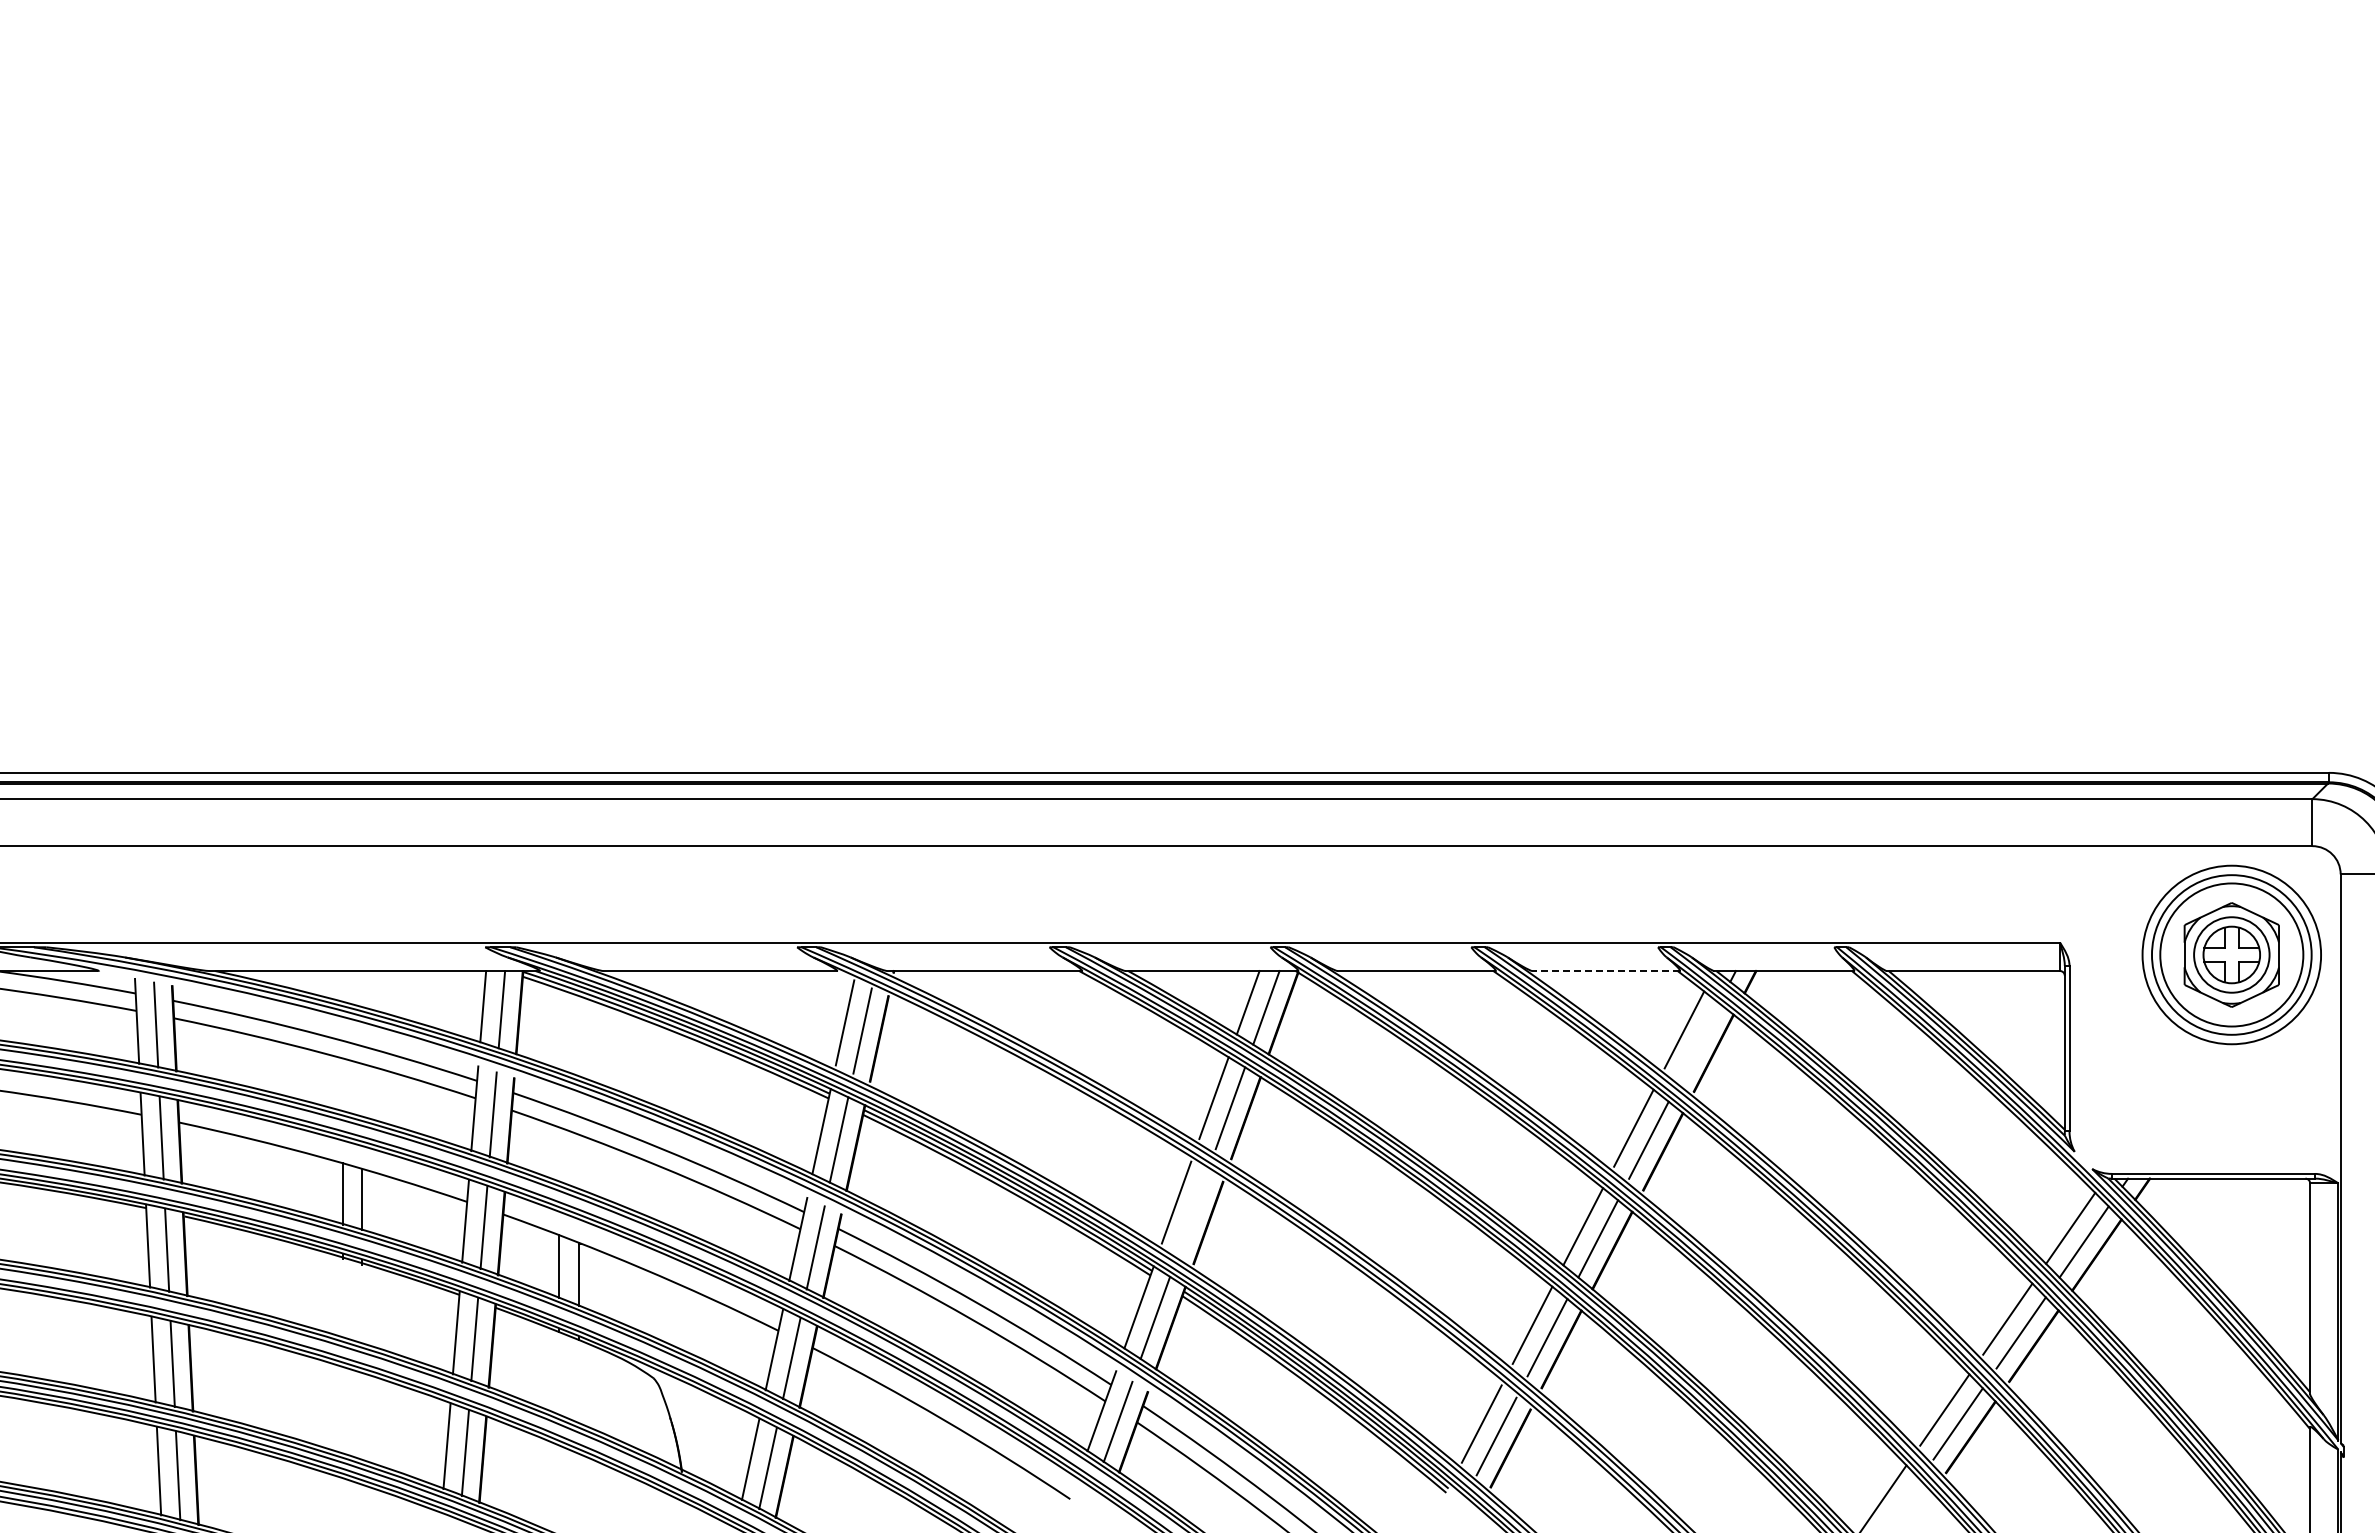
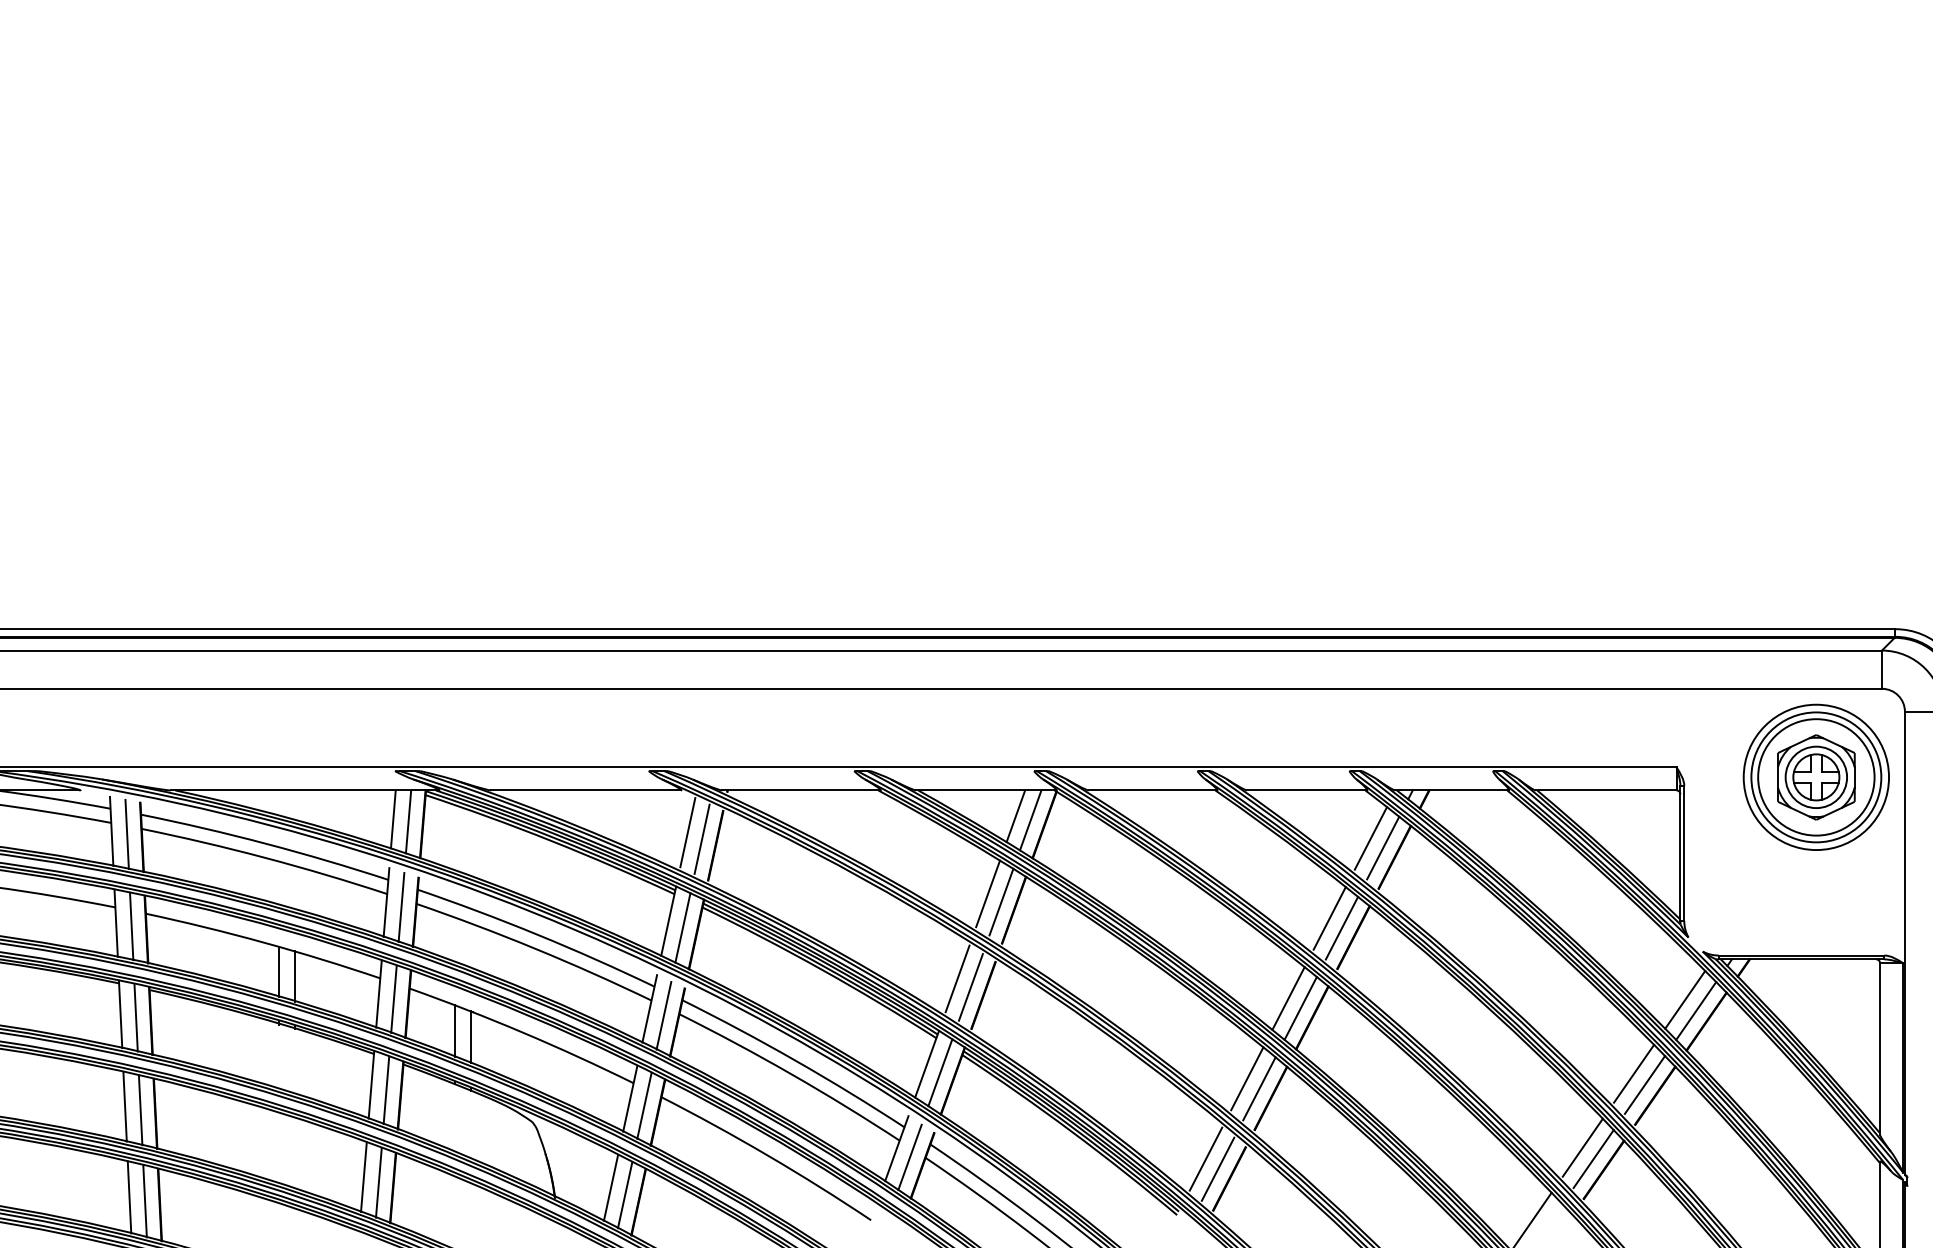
line: (1606, 971) -> (1307, 790), dashed -> solid
line: (1699, 1041) -> (1383, 847), added
line: (1192, 1213) -> (970, 987), added

